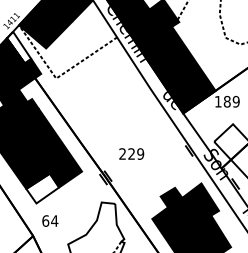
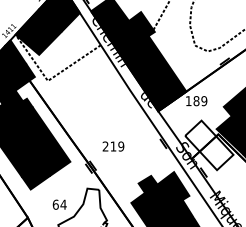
fill: (18, 46) -> (15, 53), added
text: (131, 153) -> (113, 146), 229 -> 219
fill: (41, 188) -> (35, 176), added
text: (49, 220) -> (59, 204), moved

